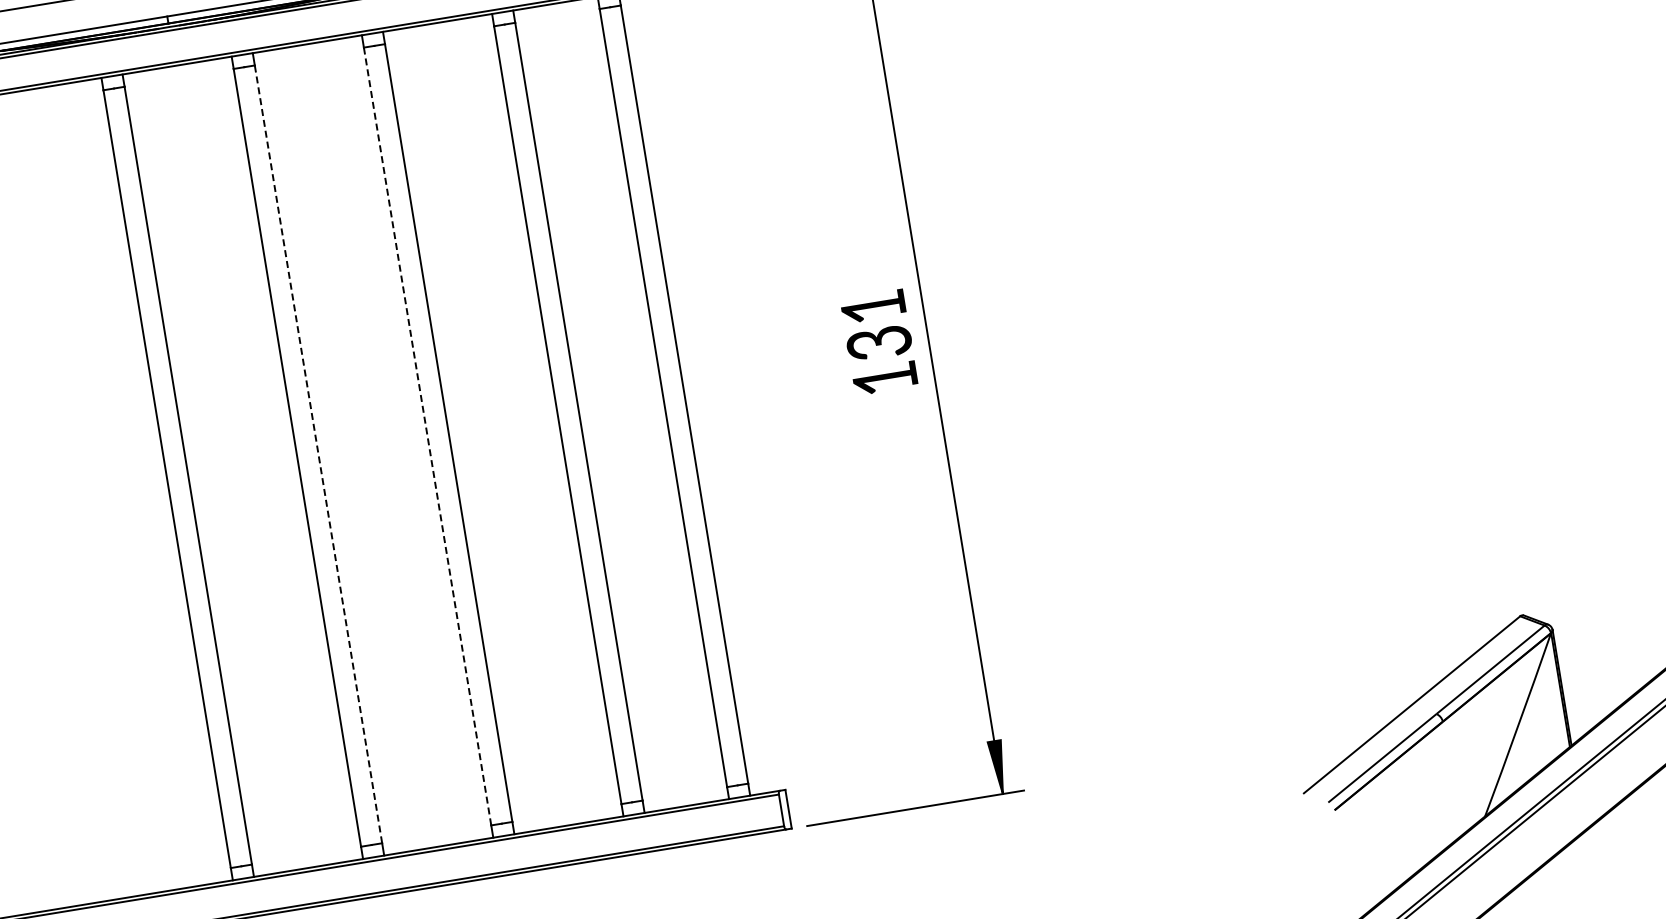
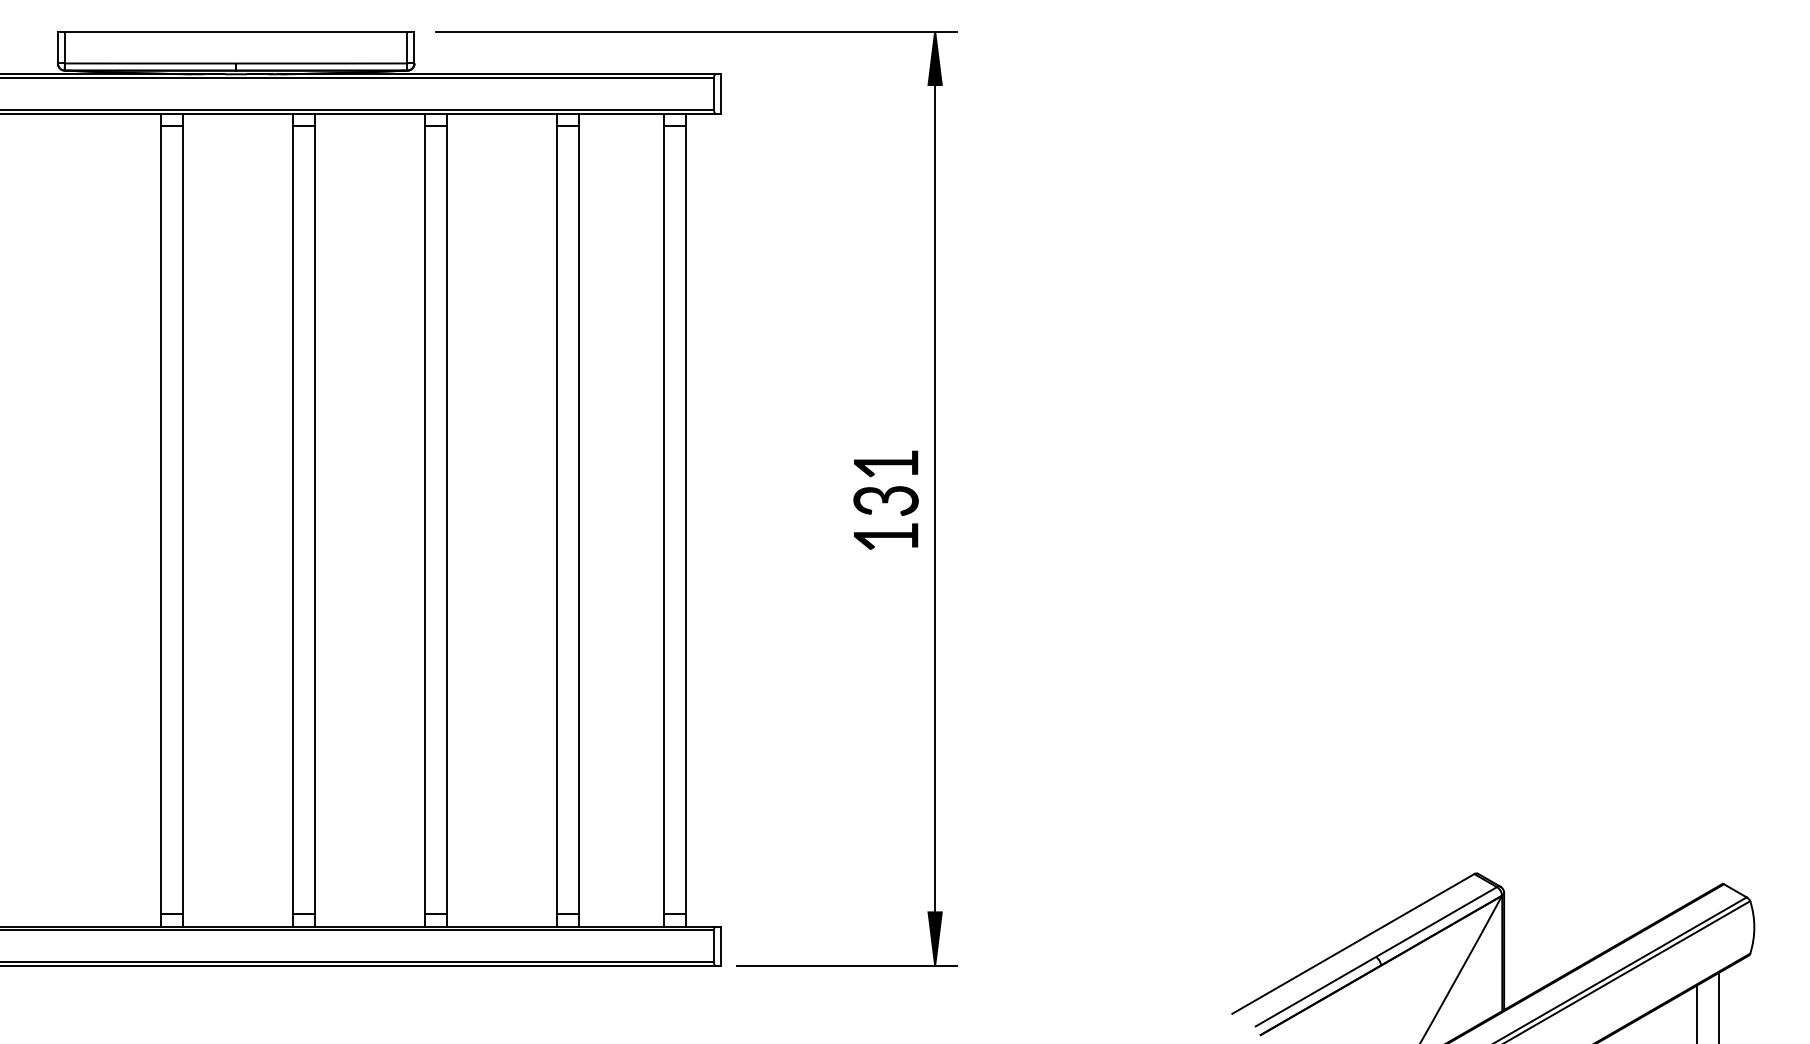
line: (427, 436) -> (425, 520), dashed -> solid
line: (318, 453) -> (314, 519), dashed -> solid

